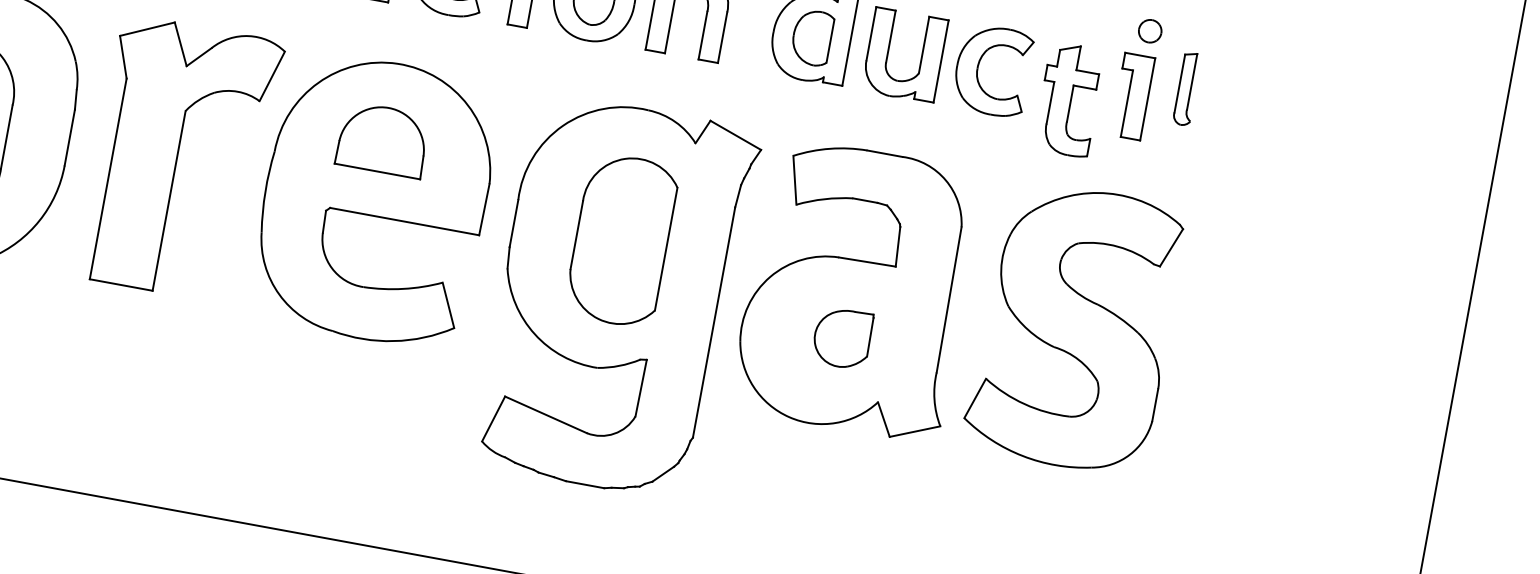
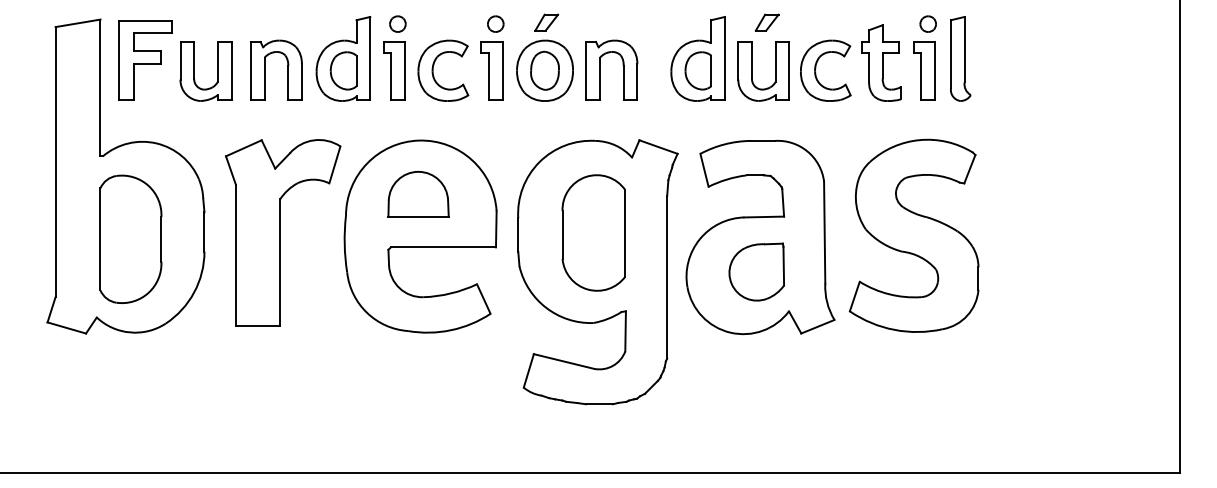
part: (1187, 88) -> (960, 58), size x1.67
part: (1069, 98) -> (881, 62), moved
part: (842, 337) -> (756, 271), size x1.43

